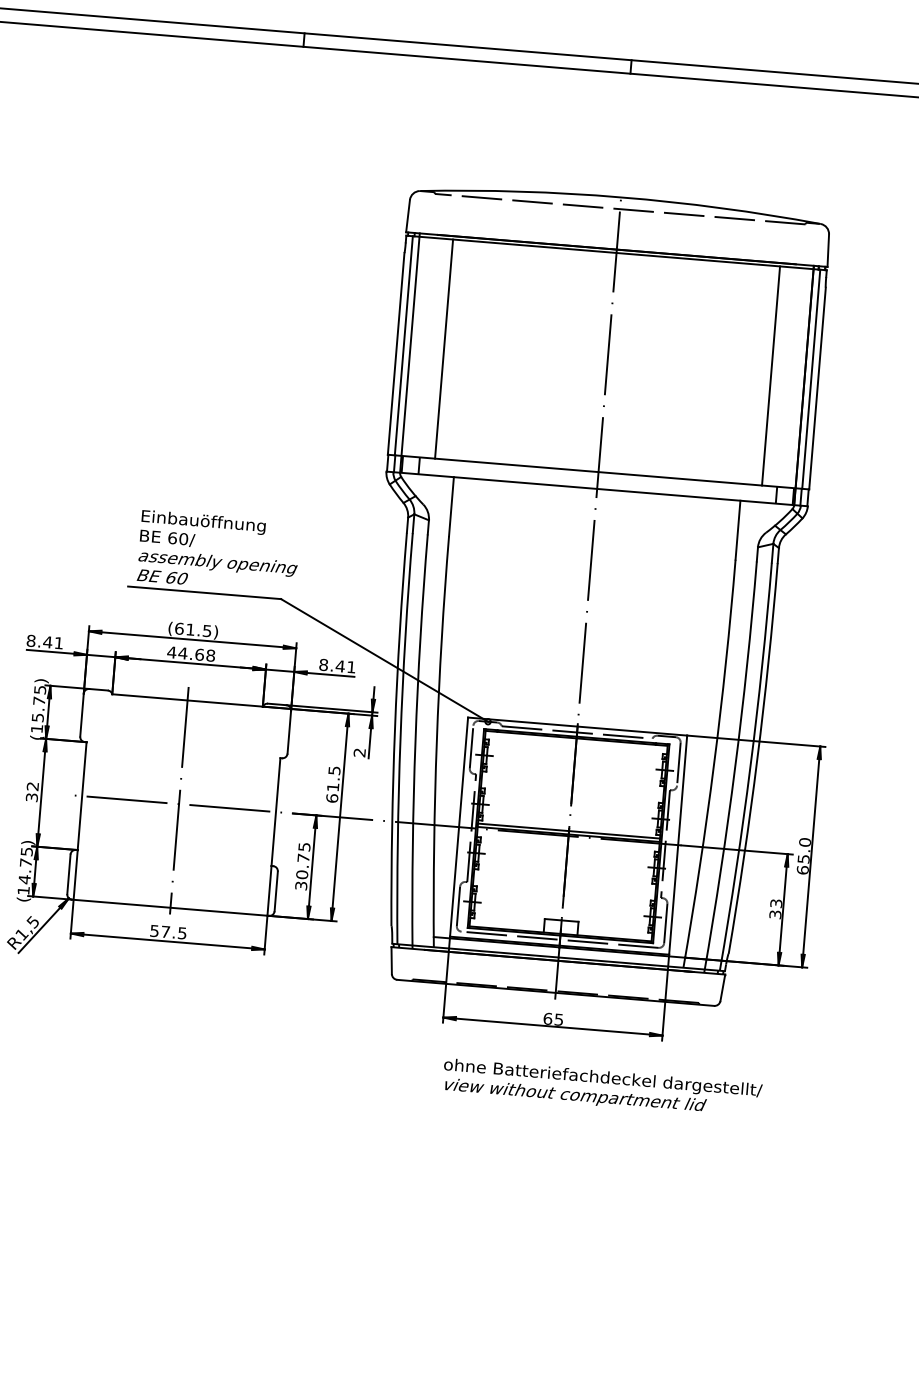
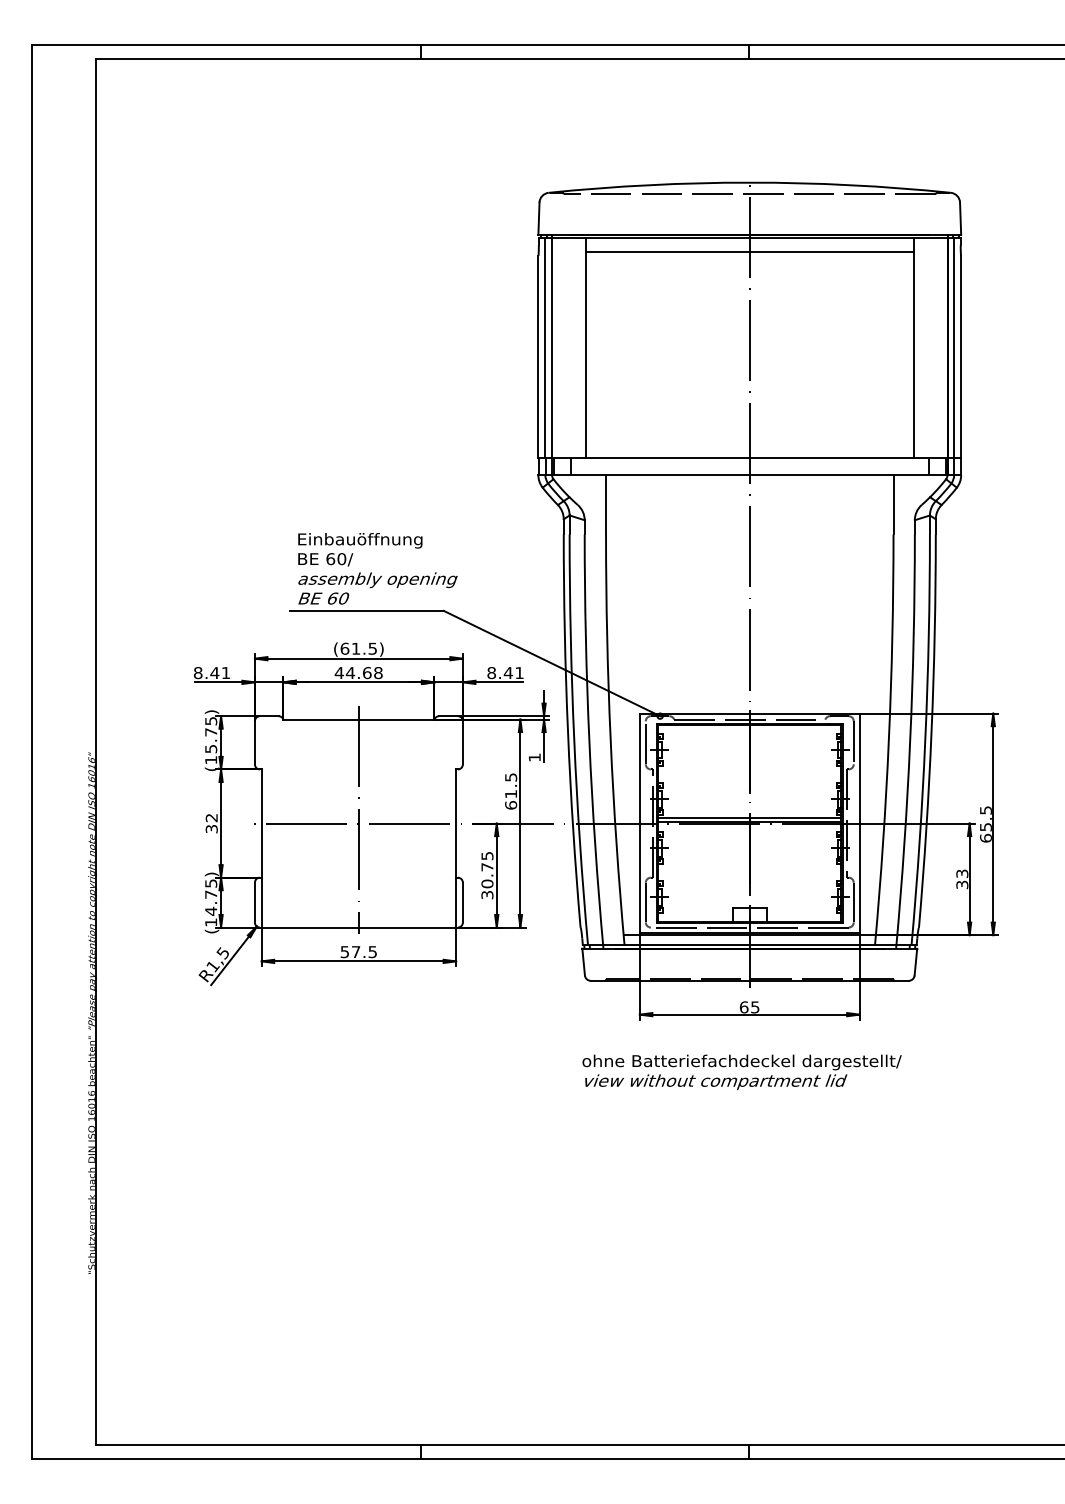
line: (615, 265) -> (749, 251), added
text: (359, 752) -> (534, 757), 2 -> 1
text: (804, 842) -> (985, 810), 65.0 -> 65.5
text: (601, 1088) -> (741, 1072), moved

